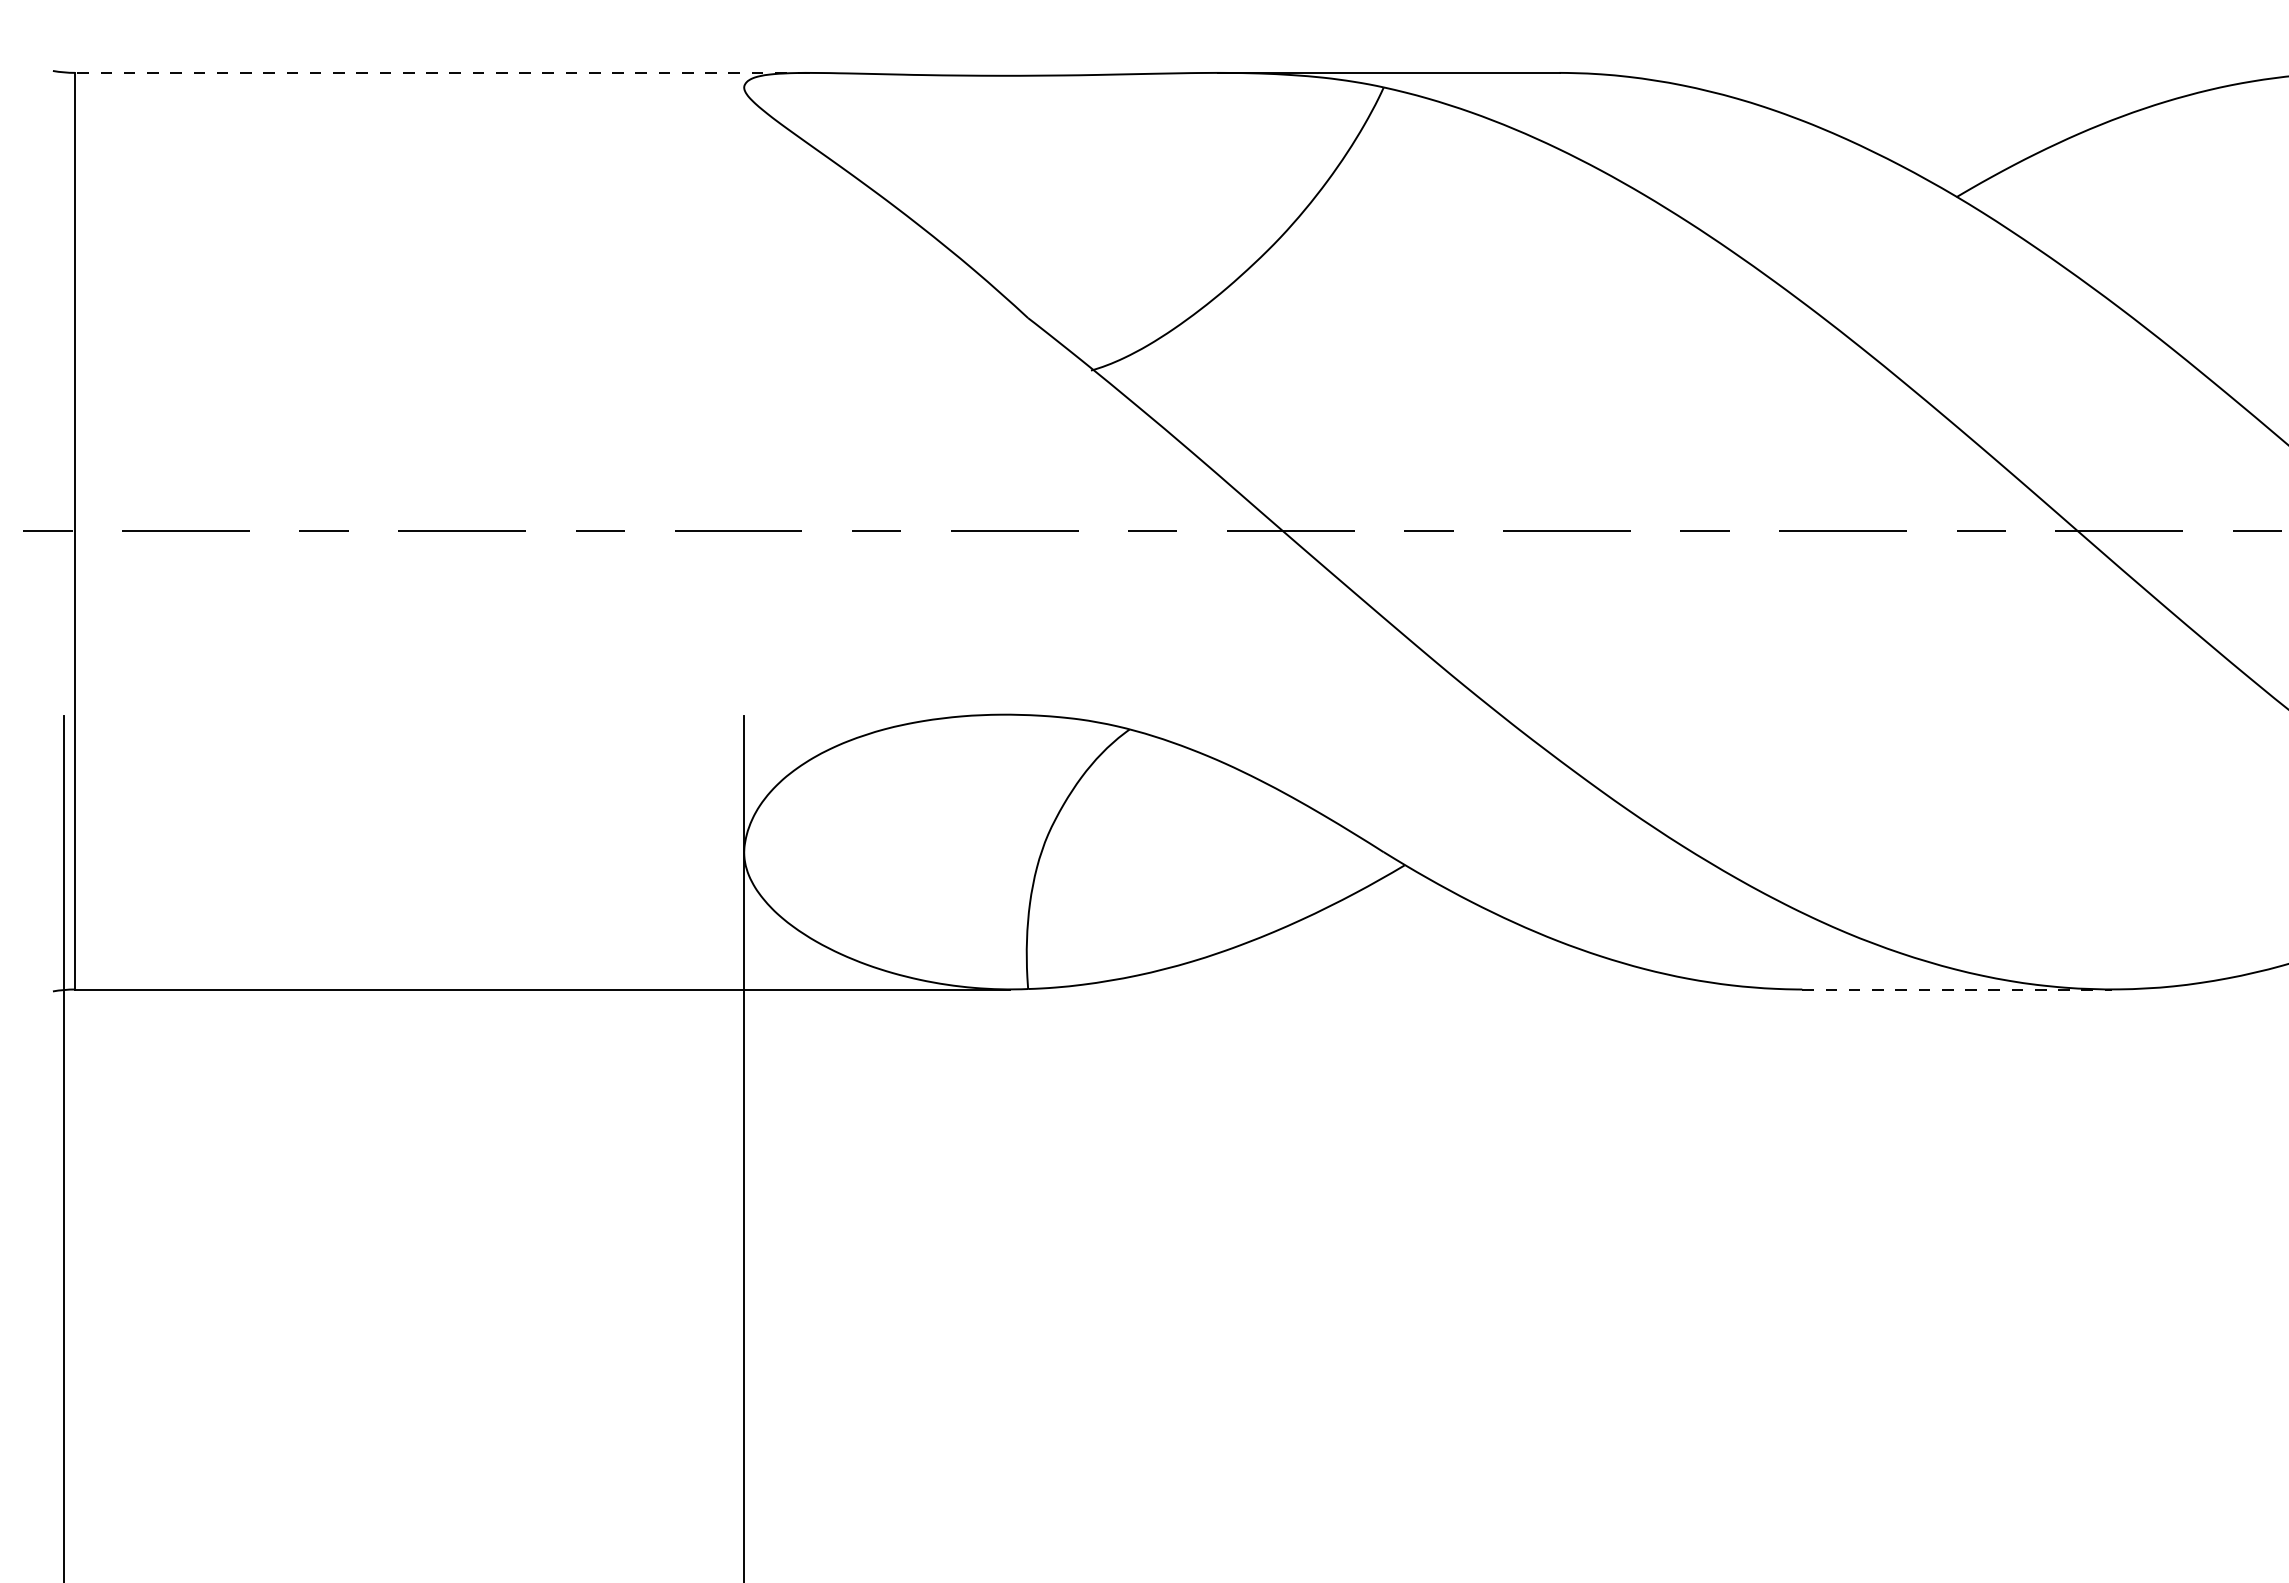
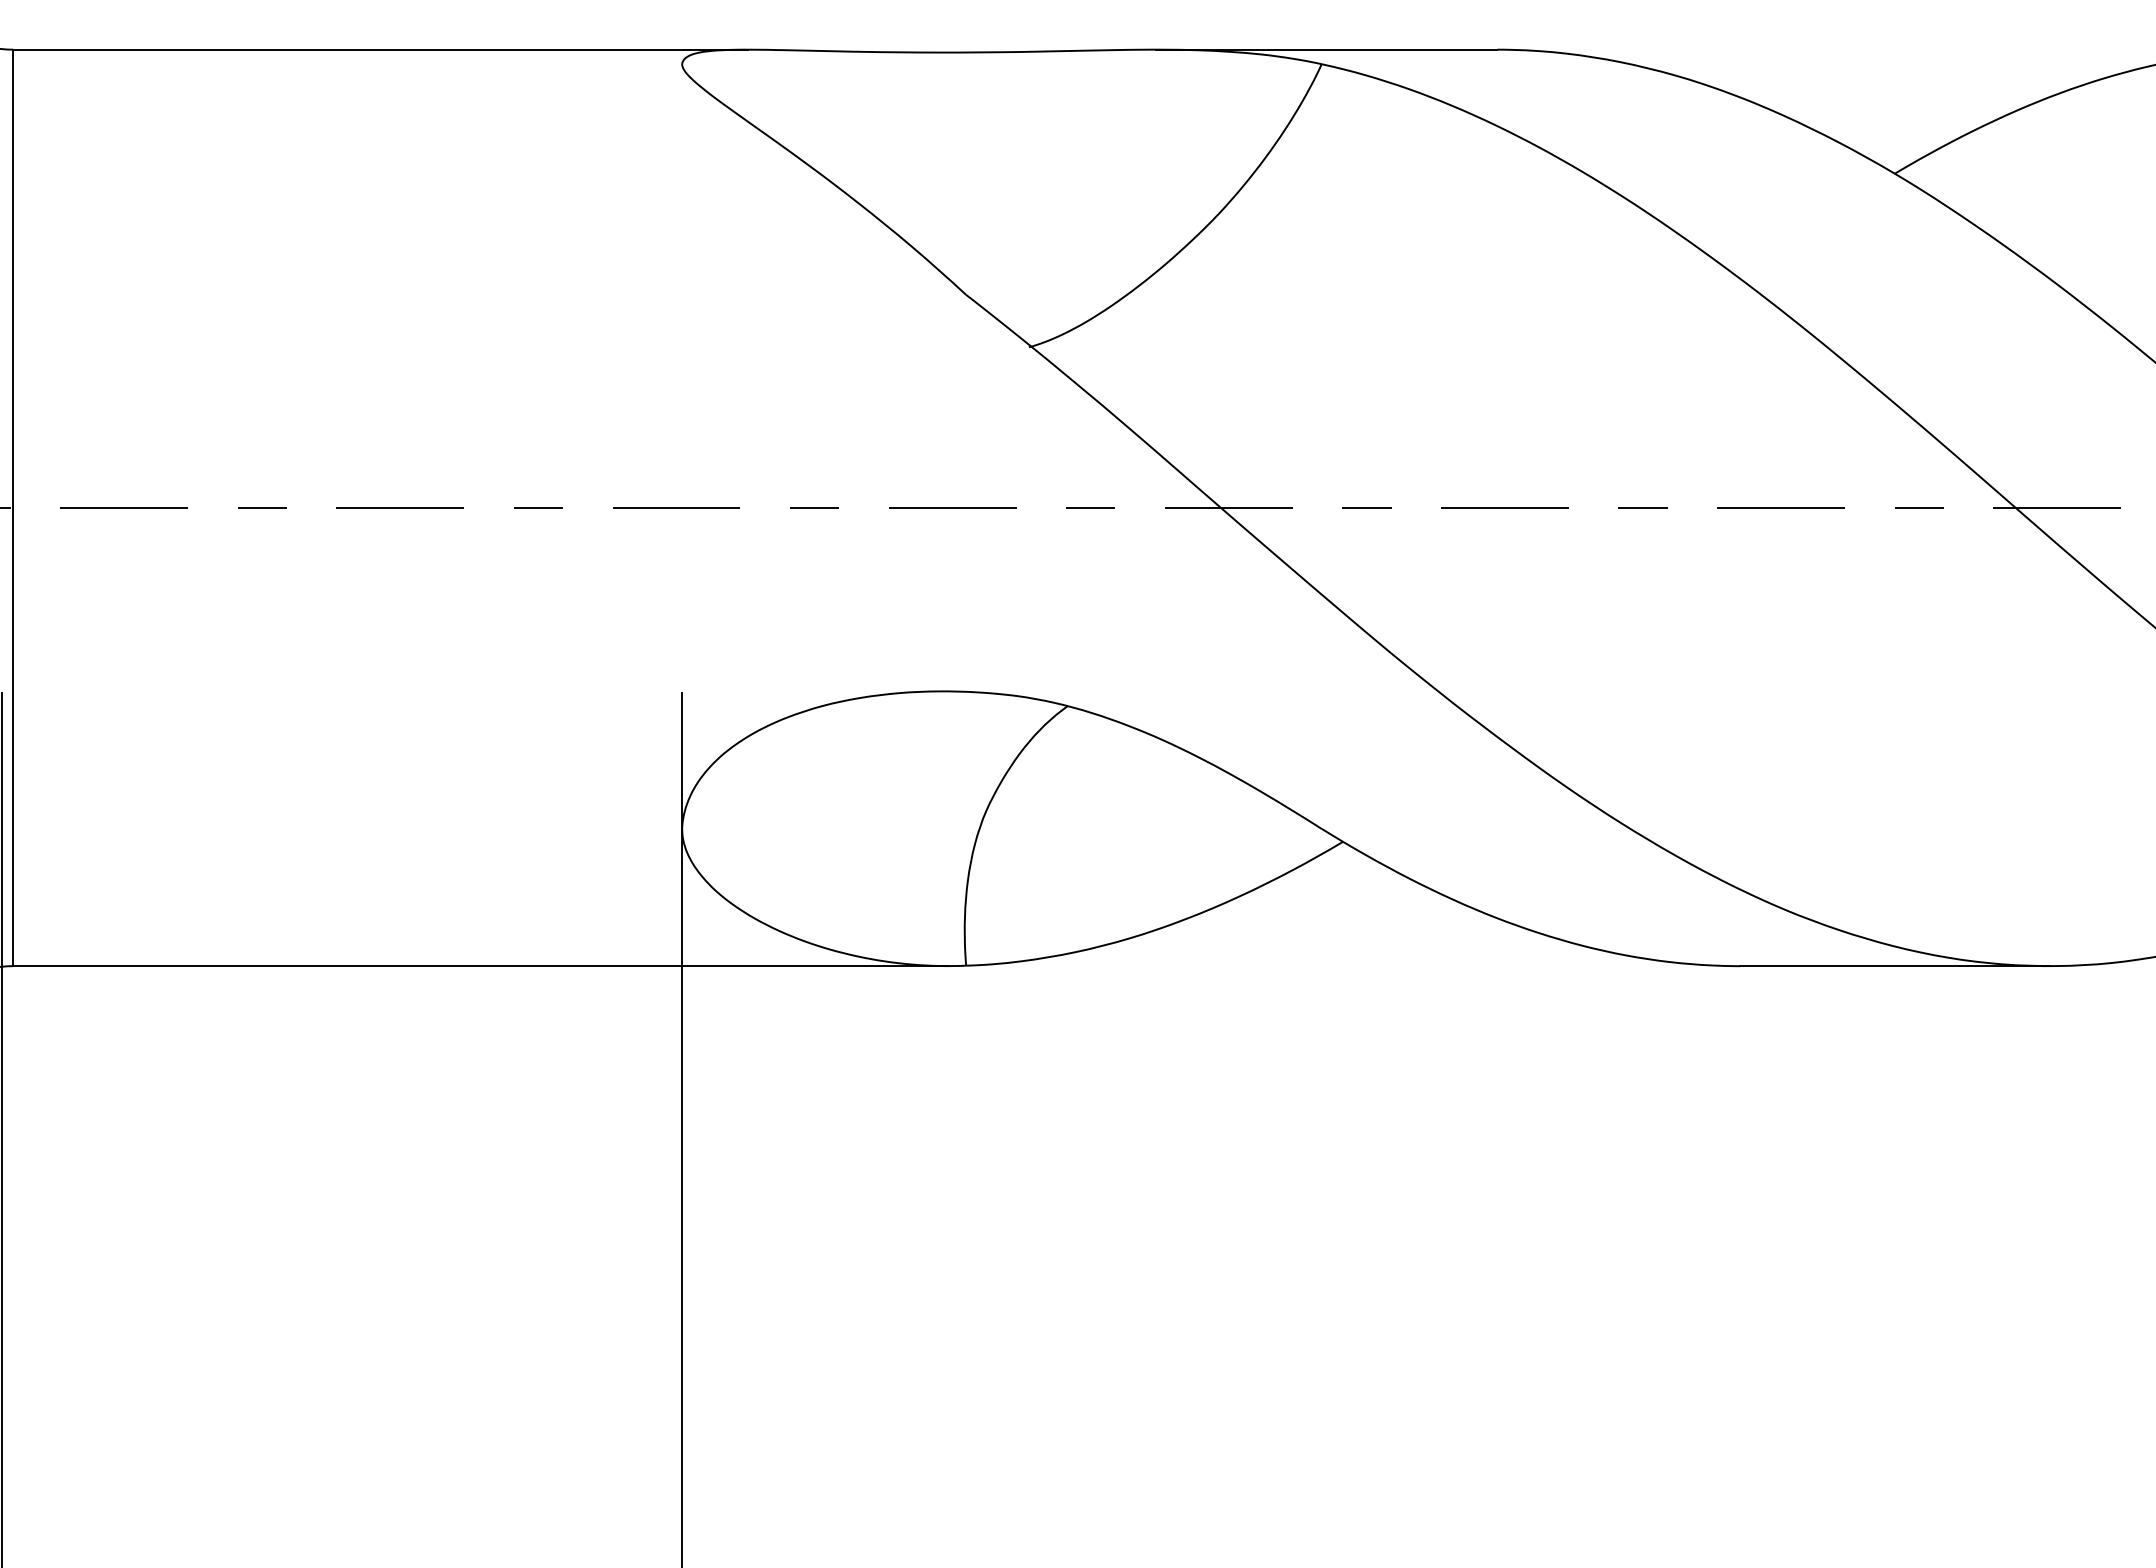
line: (442, 72) -> (380, 49), dashed -> solid
line: (1957, 989) -> (1895, 966), dashed -> solid

